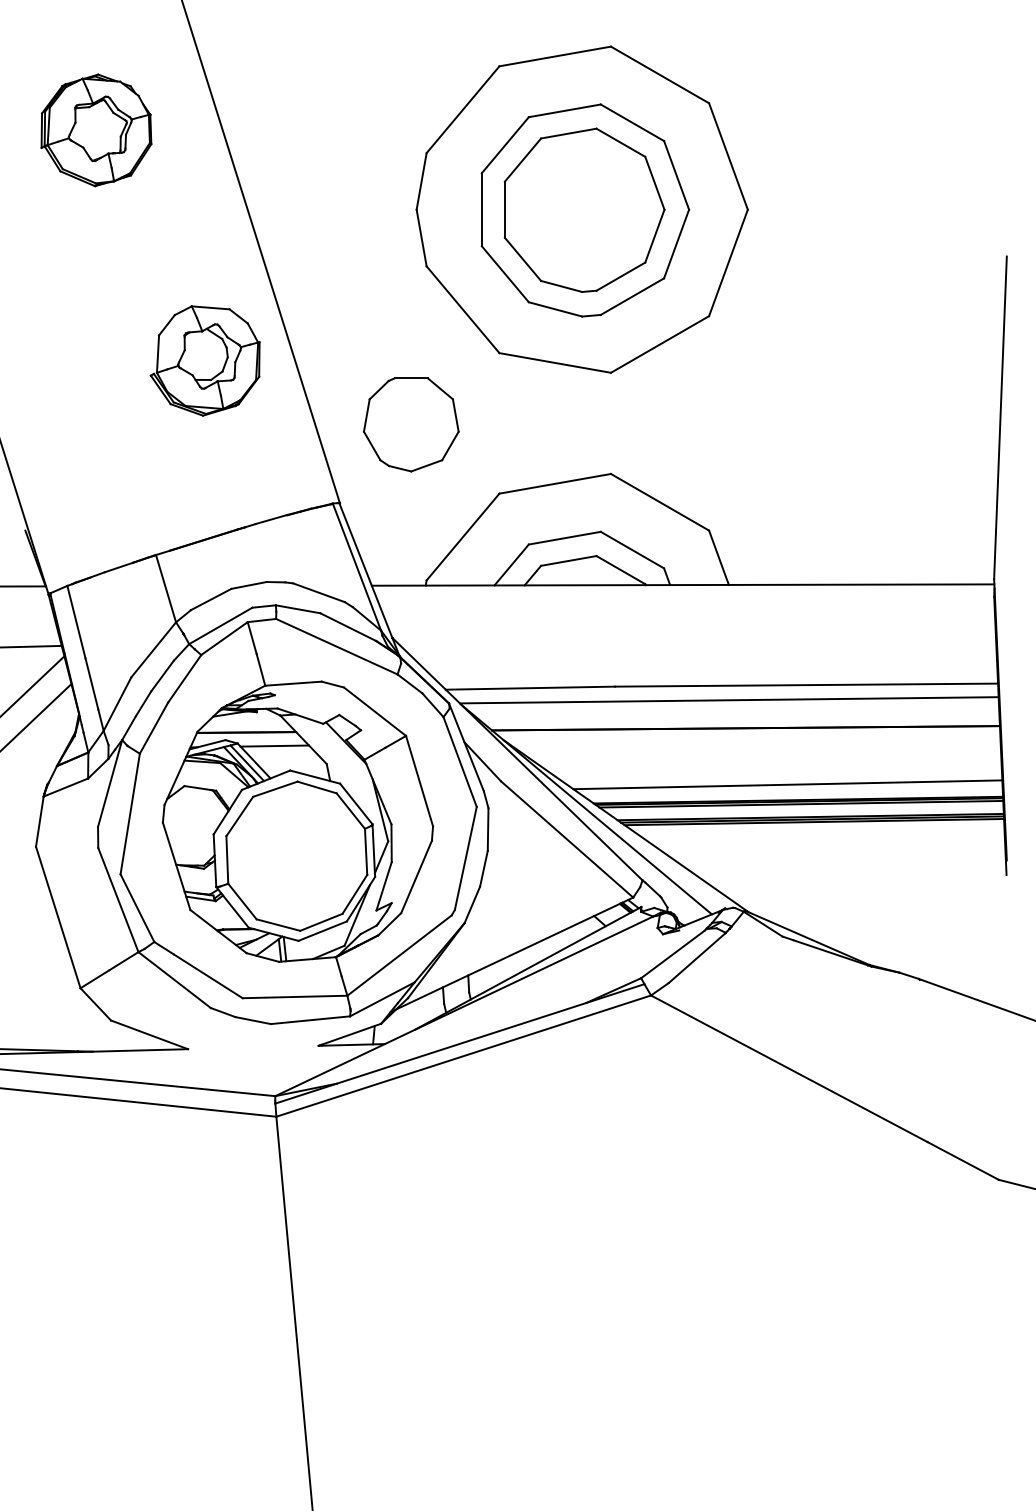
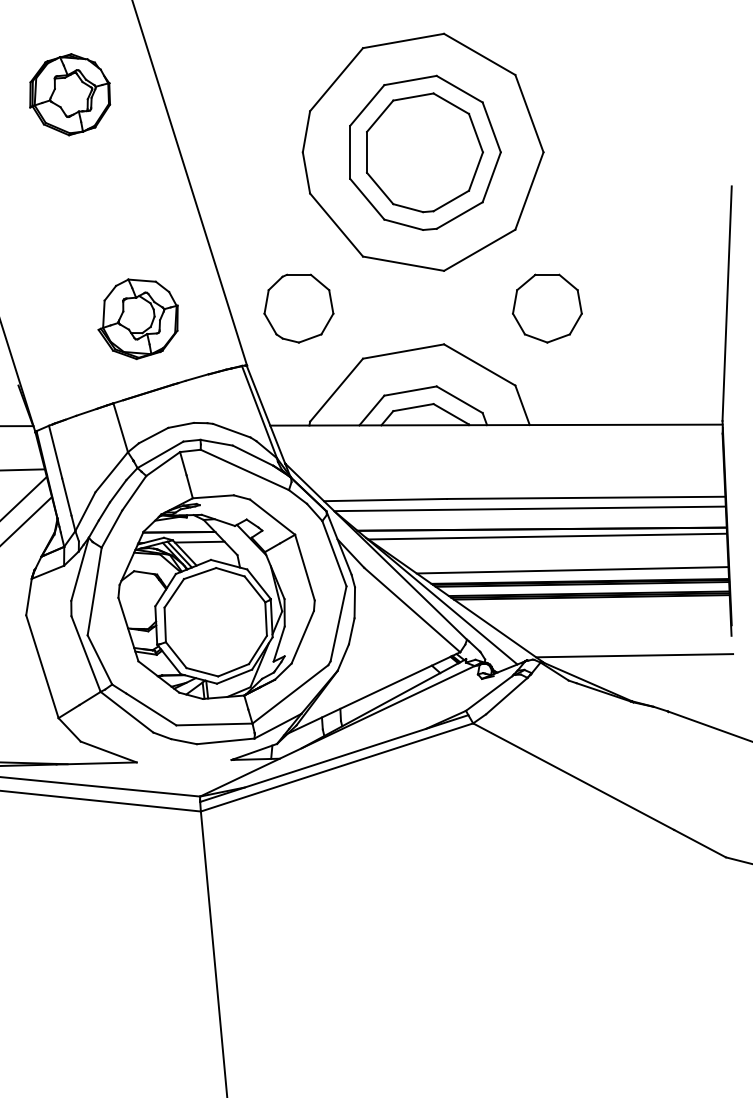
part: (204, 361) -> (137, 319), moved
part: (753, 424) -> (547, 308), added
line: (753, 738) -> (547, 536), added
line: (873, 902) -> (634, 655), added

